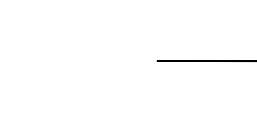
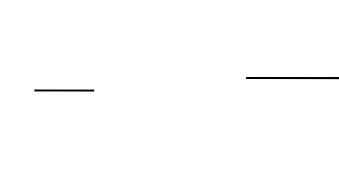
line: (27, 69) -> (64, 89), added

